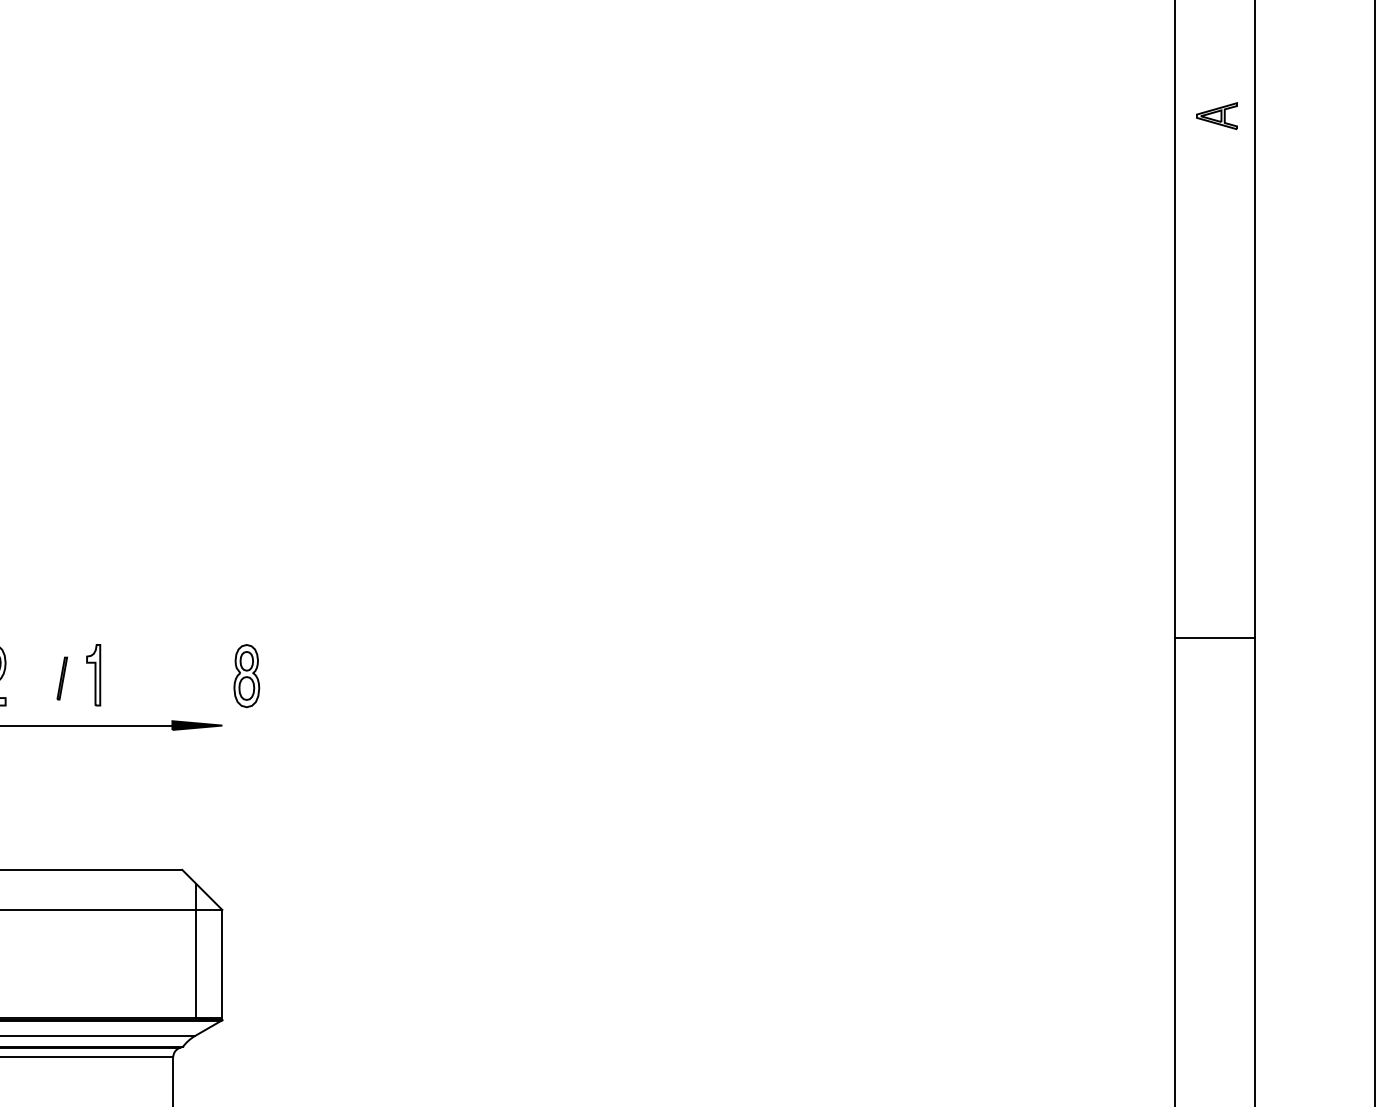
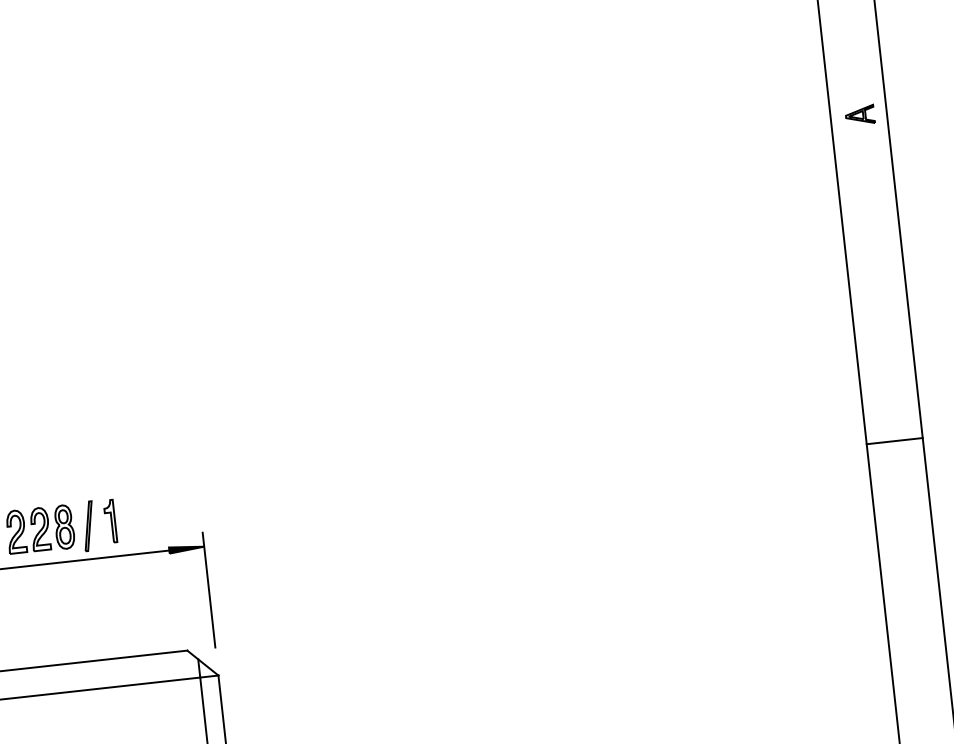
part: (1216, 115) -> (859, 114), moved
line: (1215, 638) -> (895, 441), moved
part: (246, 676) -> (64, 527), moved
part: (62, 678) -> (88, 526), size x1.67
line: (222, 787) -> (209, 589), added

